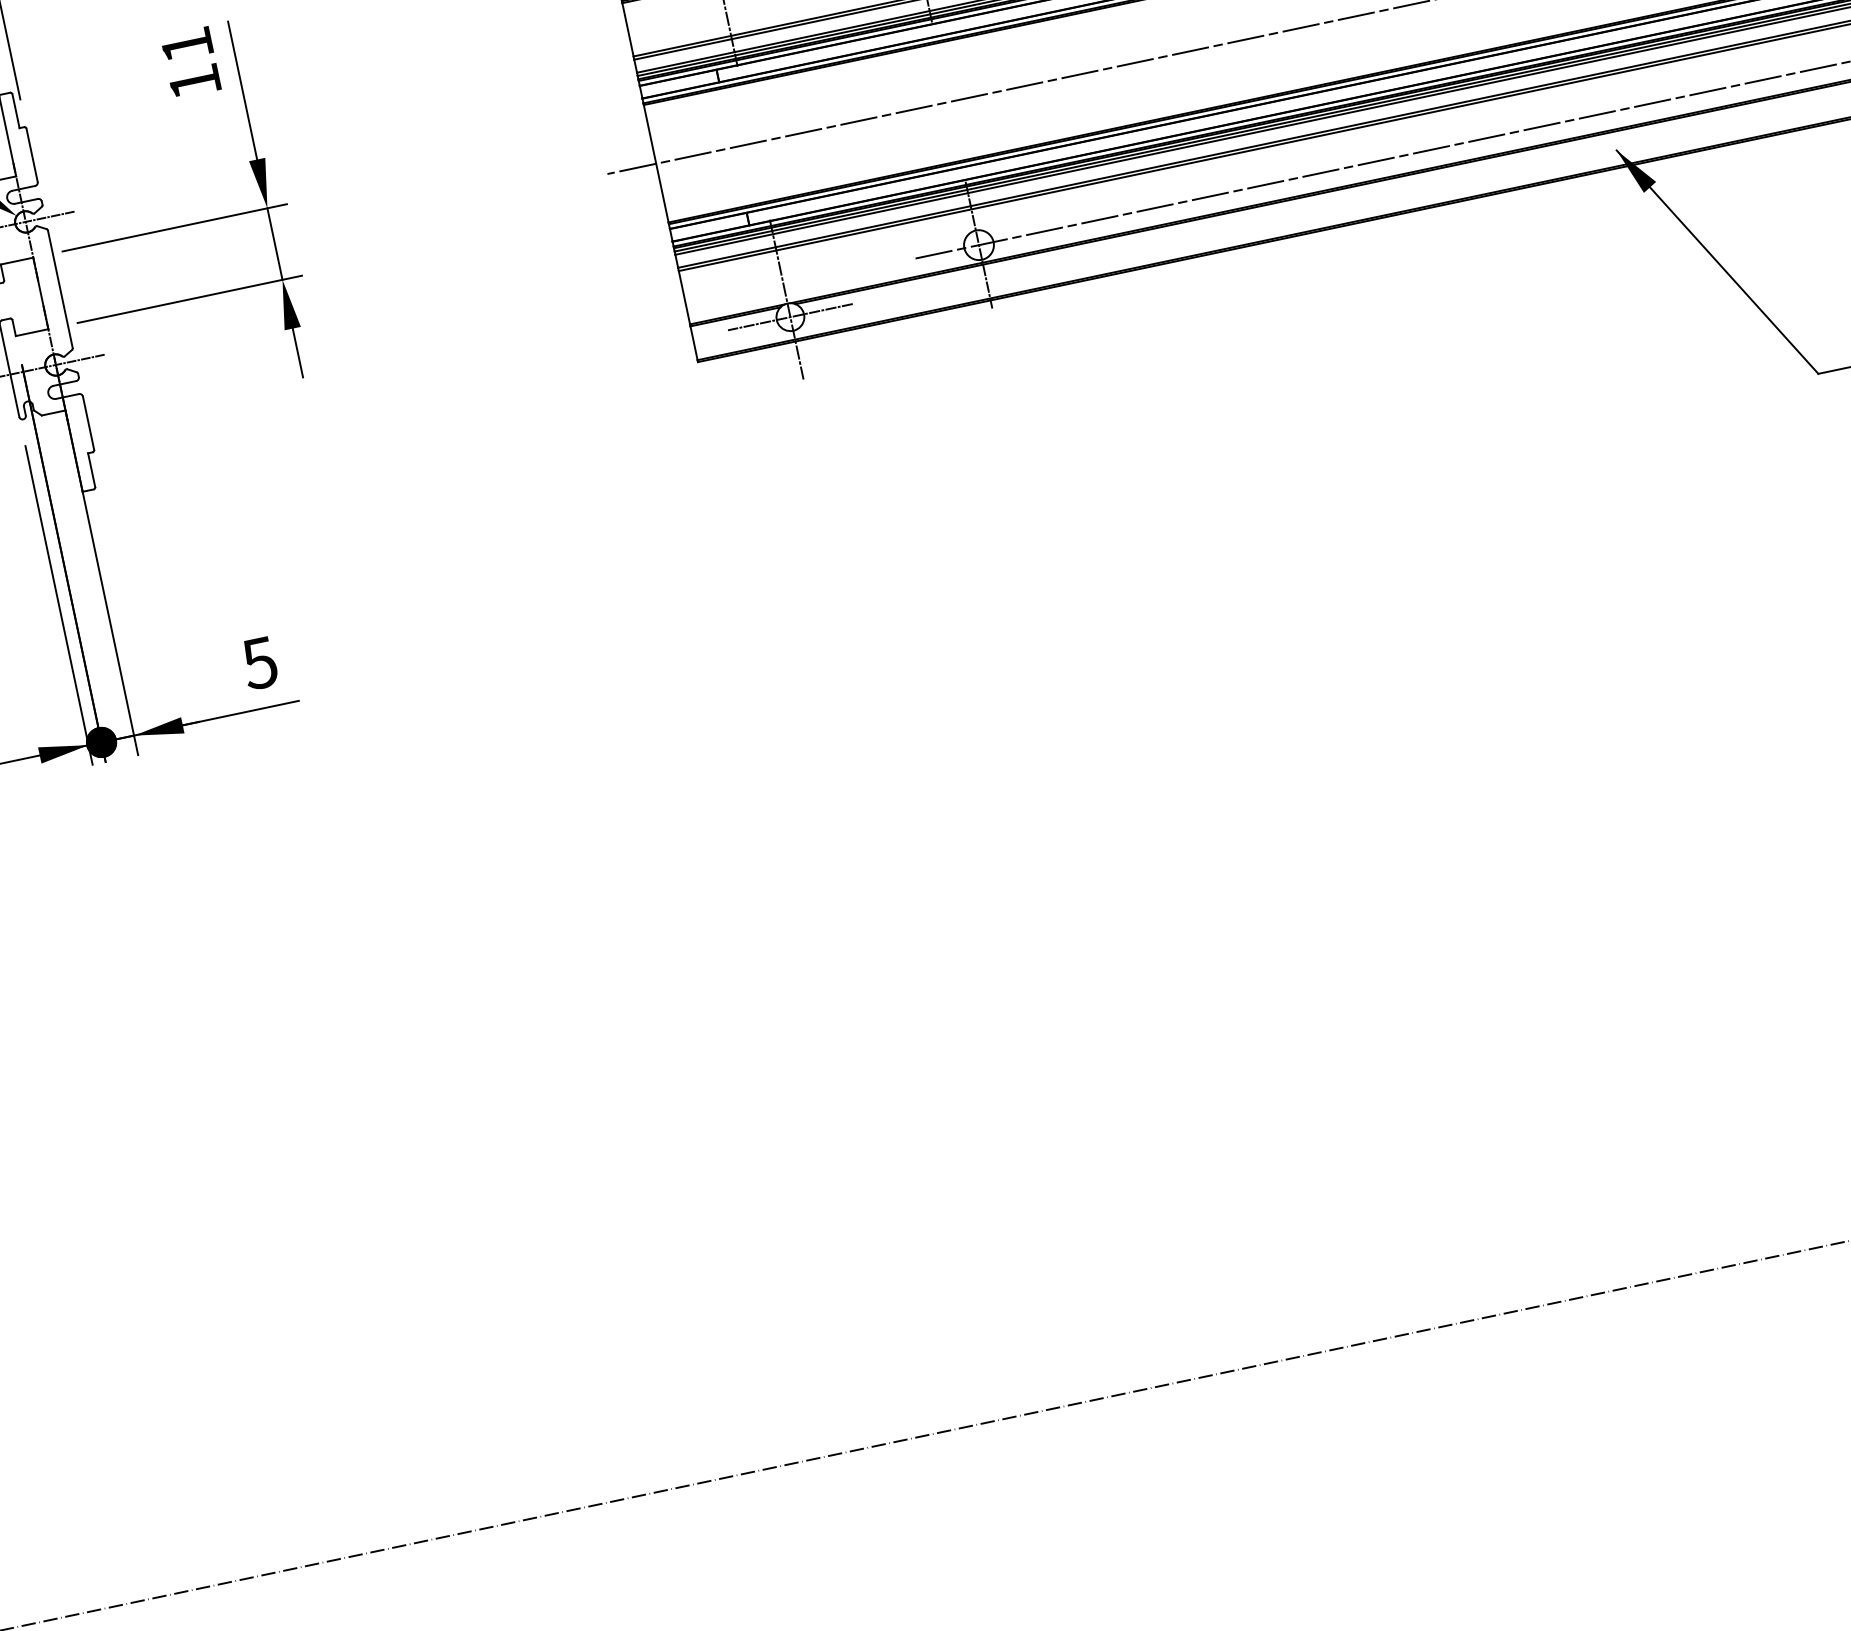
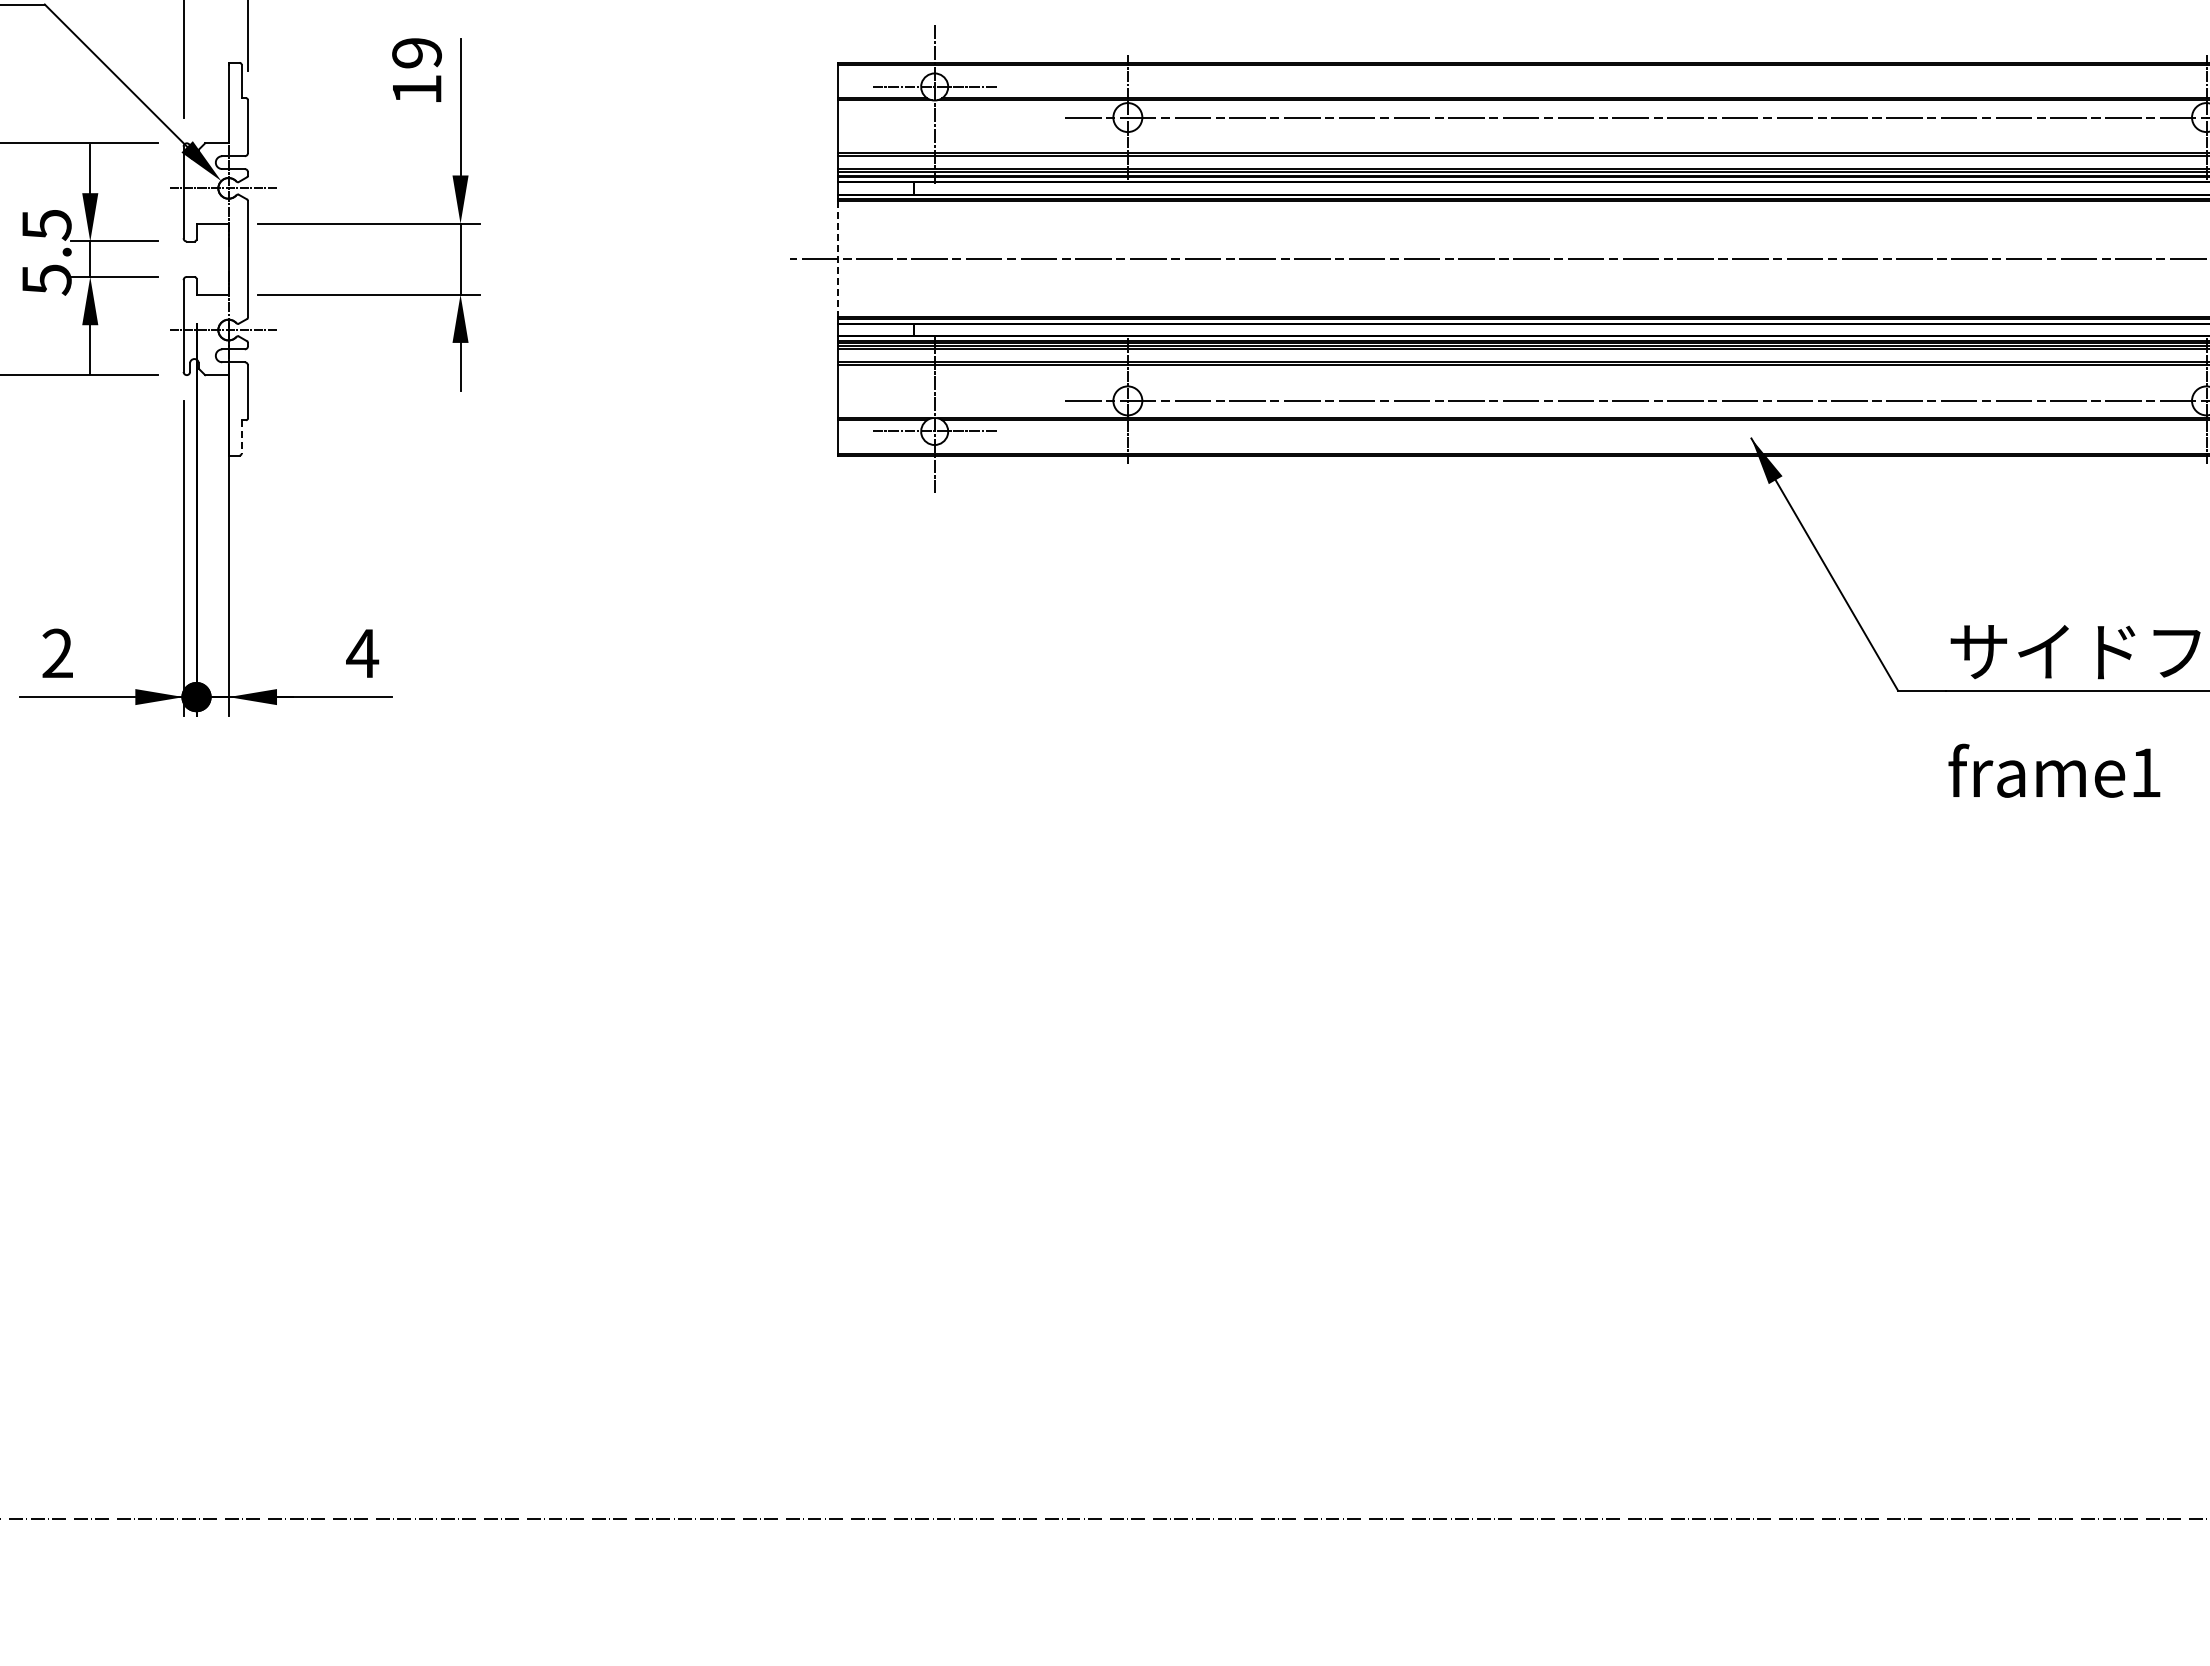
text: (186, 45) -> (416, 53), 11 -> 19
line: (656, 163) -> (838, 259), solid -> dashed
line: (91, 469) -> (241, 436), solid -> dashed
text: (259, 663) -> (362, 653), 5 -> 4

